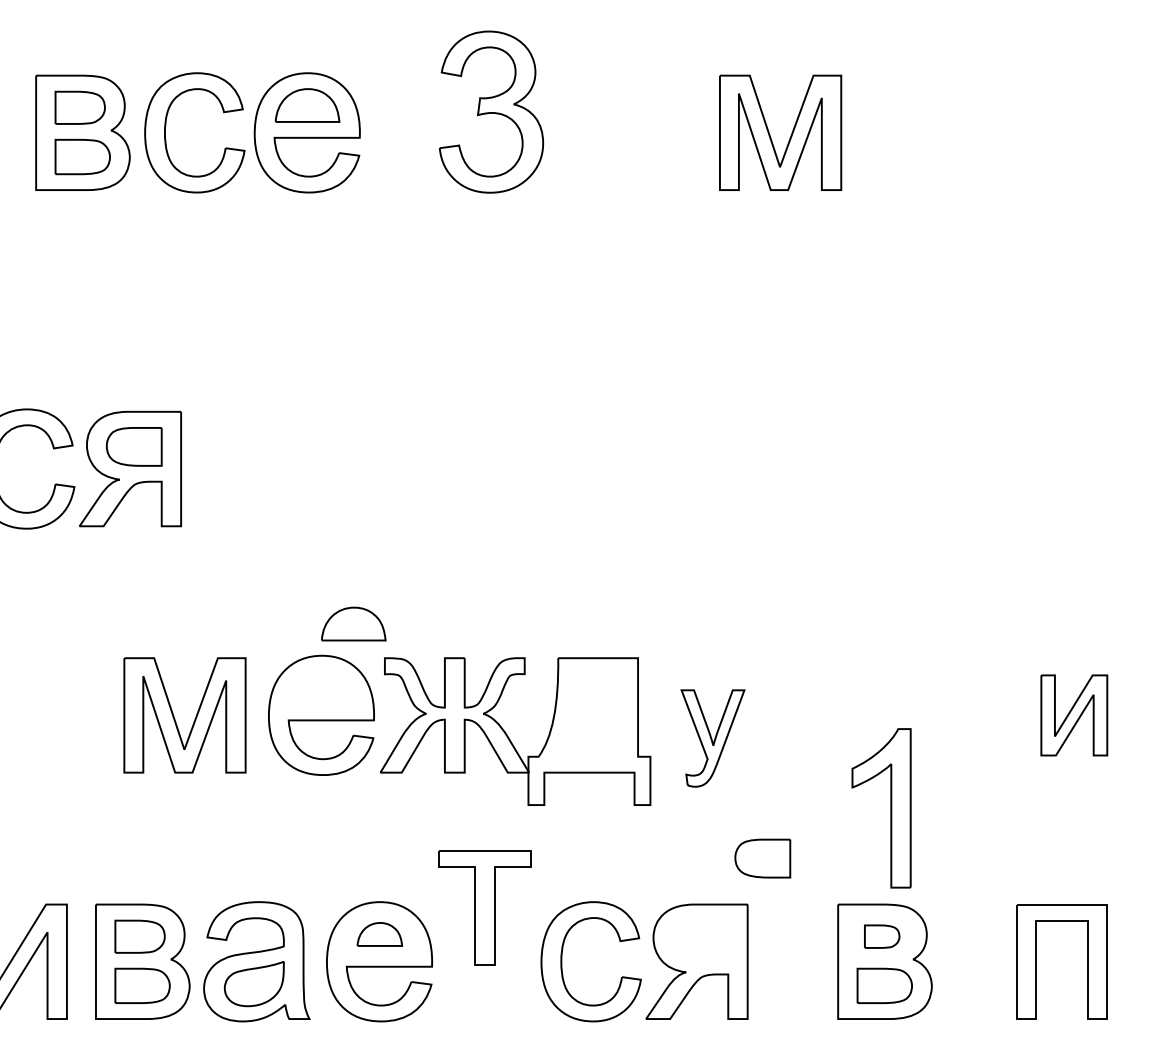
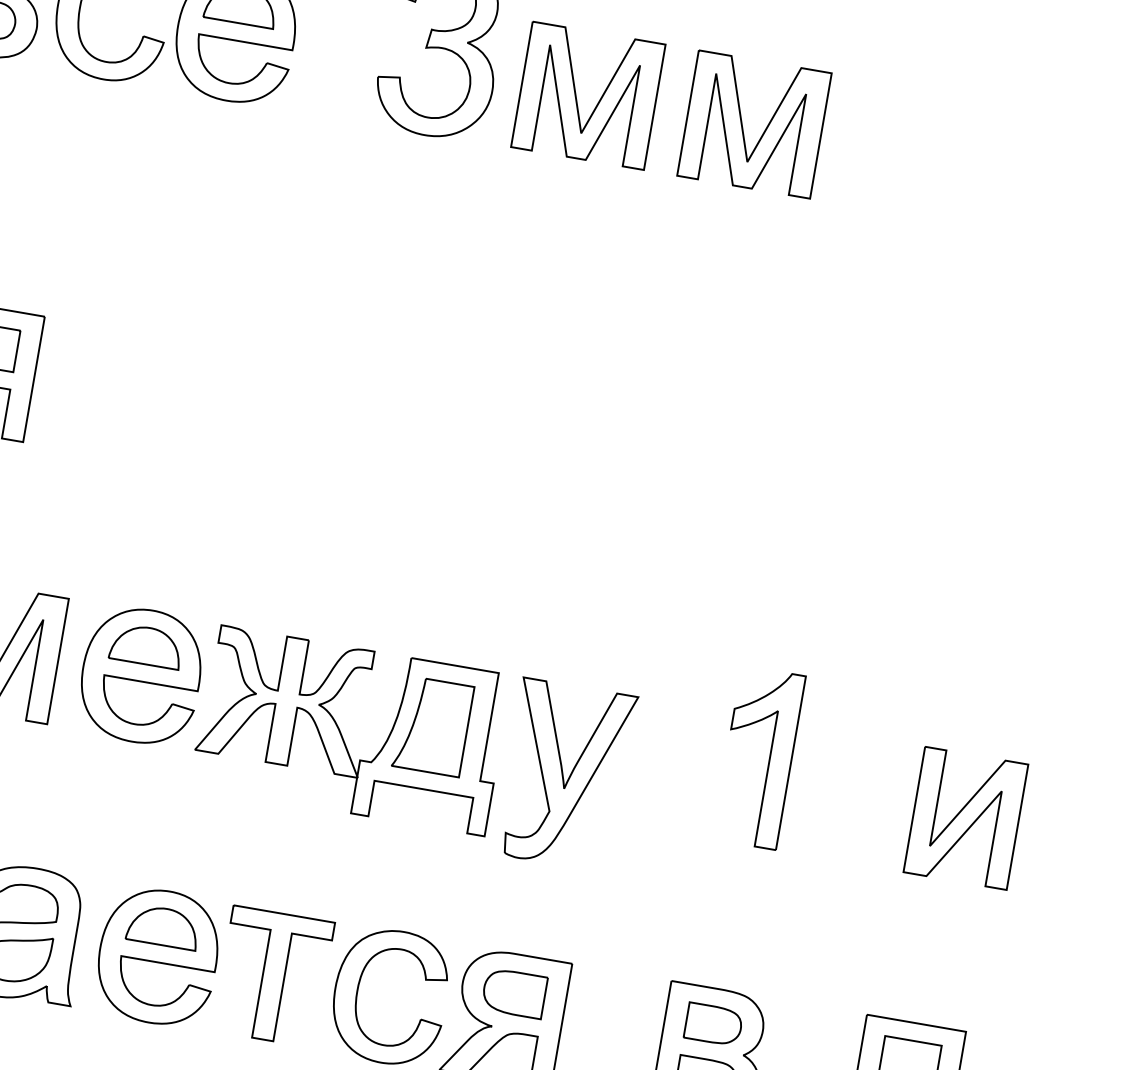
part: (619, 136) -> (577, 98), added
part: (353, 623) -> (146, 645), moved
part: (587, 715) -> (432, 726), added
part: (1074, 715) -> (966, 818), size x1.43
part: (712, 738) -> (565, 775), size x1.67
part: (890, 808) -> (768, 759), moved
part: (762, 858) -> (514, 993), moved
part: (484, 907) -> (273, 976), moved
part: (379, 934) -> (163, 926), size x1.43
part: (881, 936) -> (712, 1024), size x1.43

